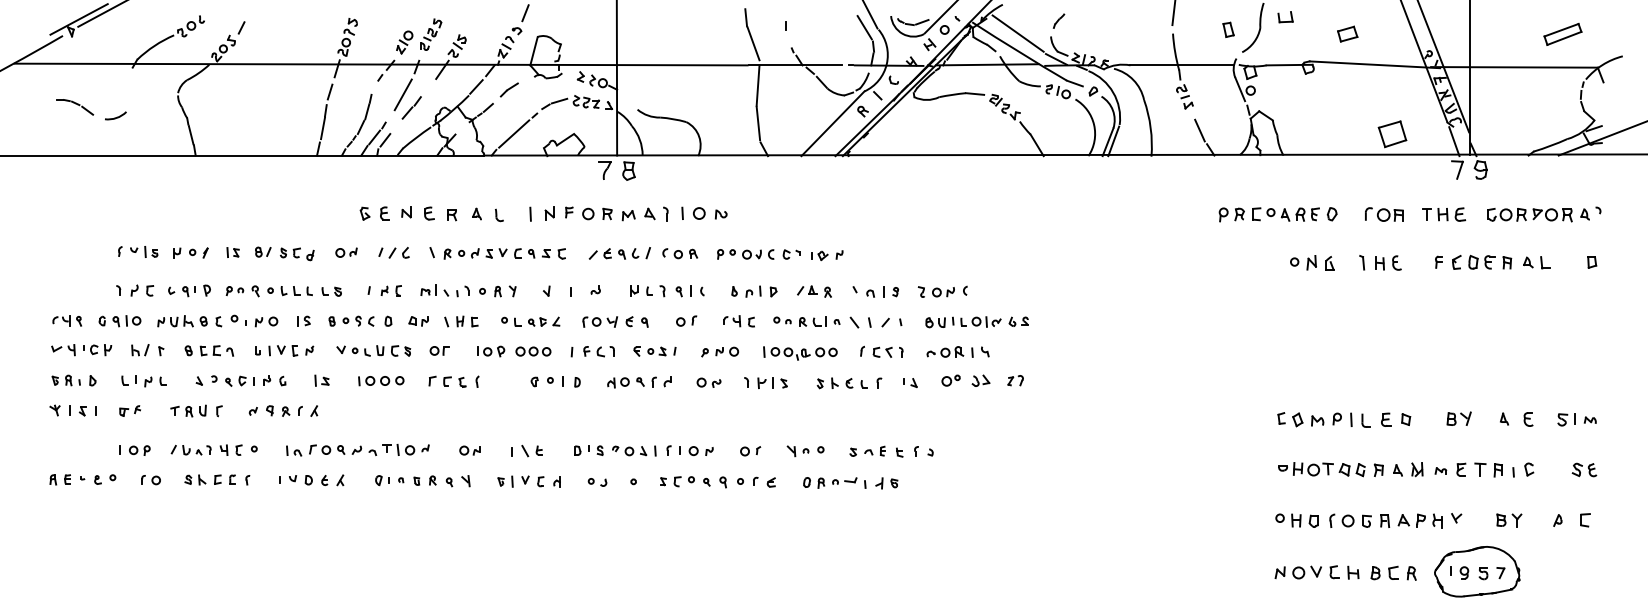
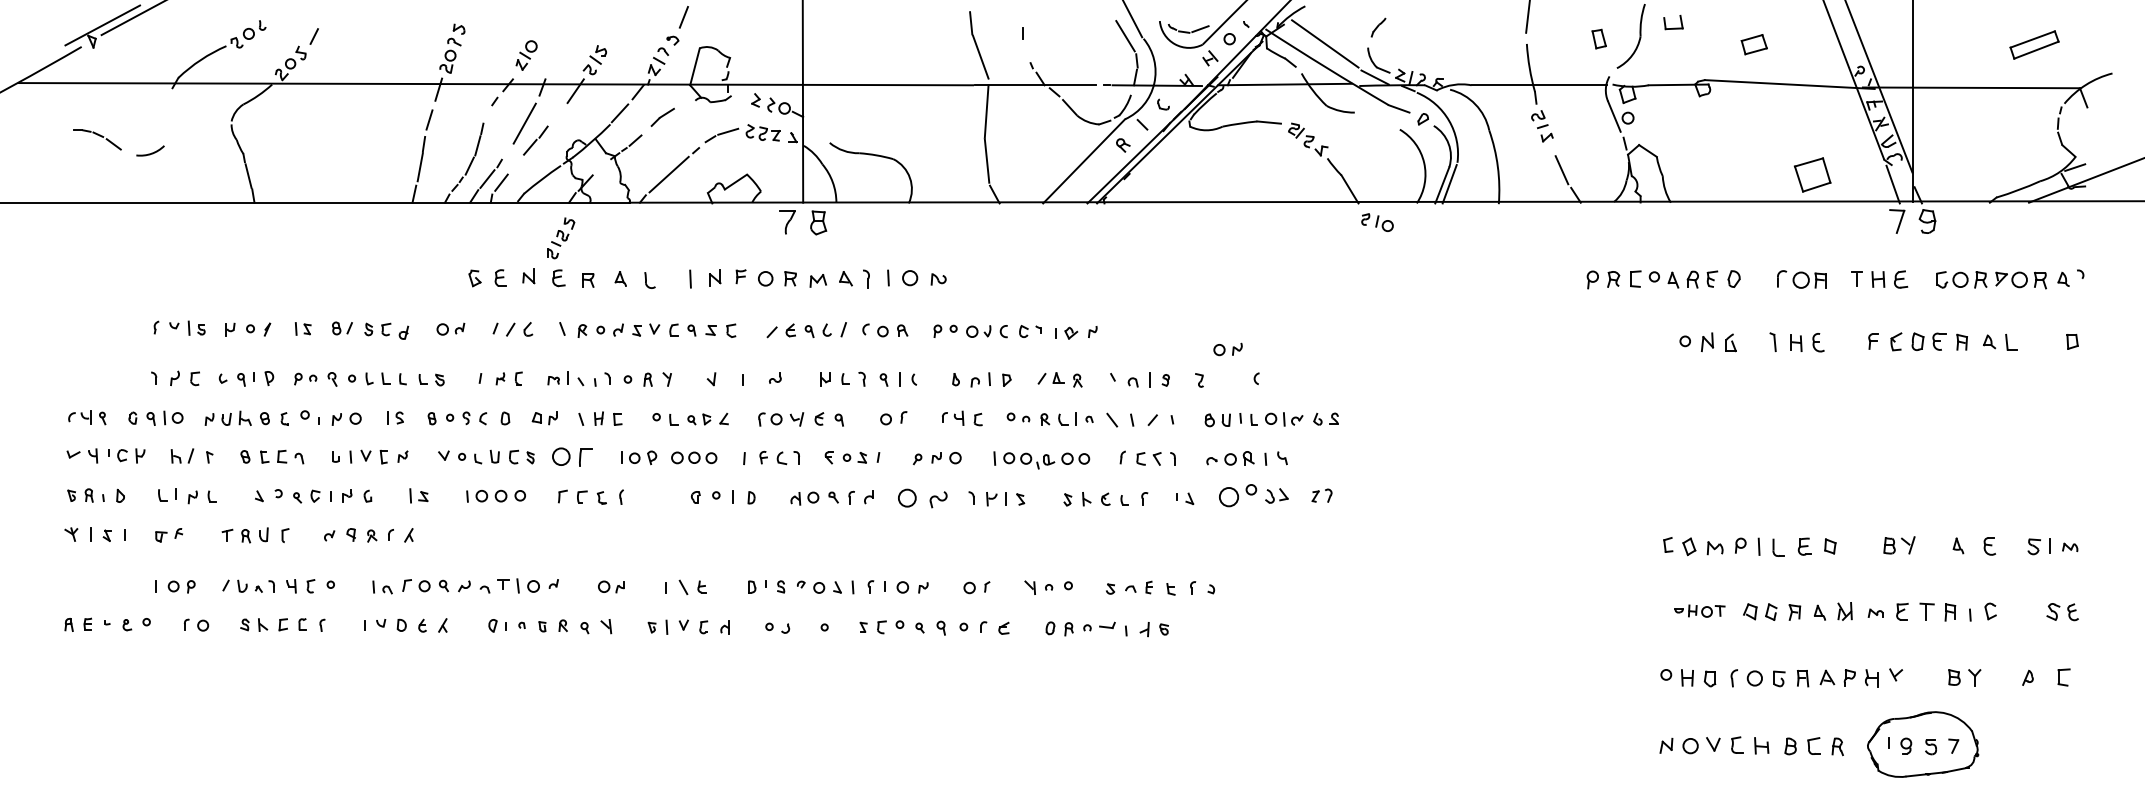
part: (431, 34) -> (561, 238), moved
part: (1058, 91) -> (1377, 222), moved
part: (943, 292) -> (1227, 349), moved
part: (439, 351) -> (572, 457), size x1.6
part: (950, 380) -> (1237, 495), size x1.6
part: (708, 382) -> (922, 498), size x1.6
part: (1305, 469) -> (1699, 611), size x0.7

